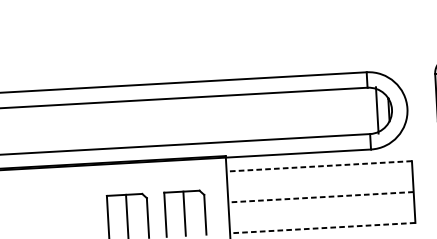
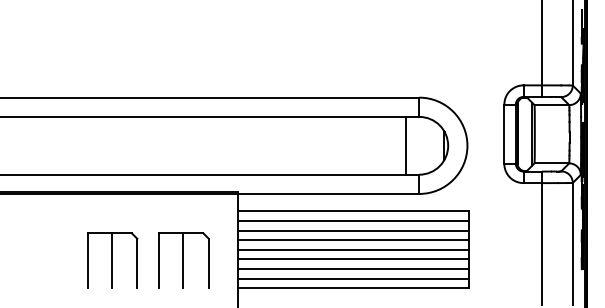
line: (377, 110) -> (405, 145), moved
line: (319, 166) -> (353, 211), dashed -> solid
line: (319, 173) -> (353, 220), added
line: (319, 181) -> (353, 230), added
line: (320, 189) -> (353, 240), added
line: (320, 197) -> (353, 249), dashed -> solid
line: (321, 205) -> (353, 259), added
line: (321, 213) -> (353, 269), added
line: (322, 220) -> (353, 278), added
line: (322, 228) -> (353, 288), dashed -> solid

